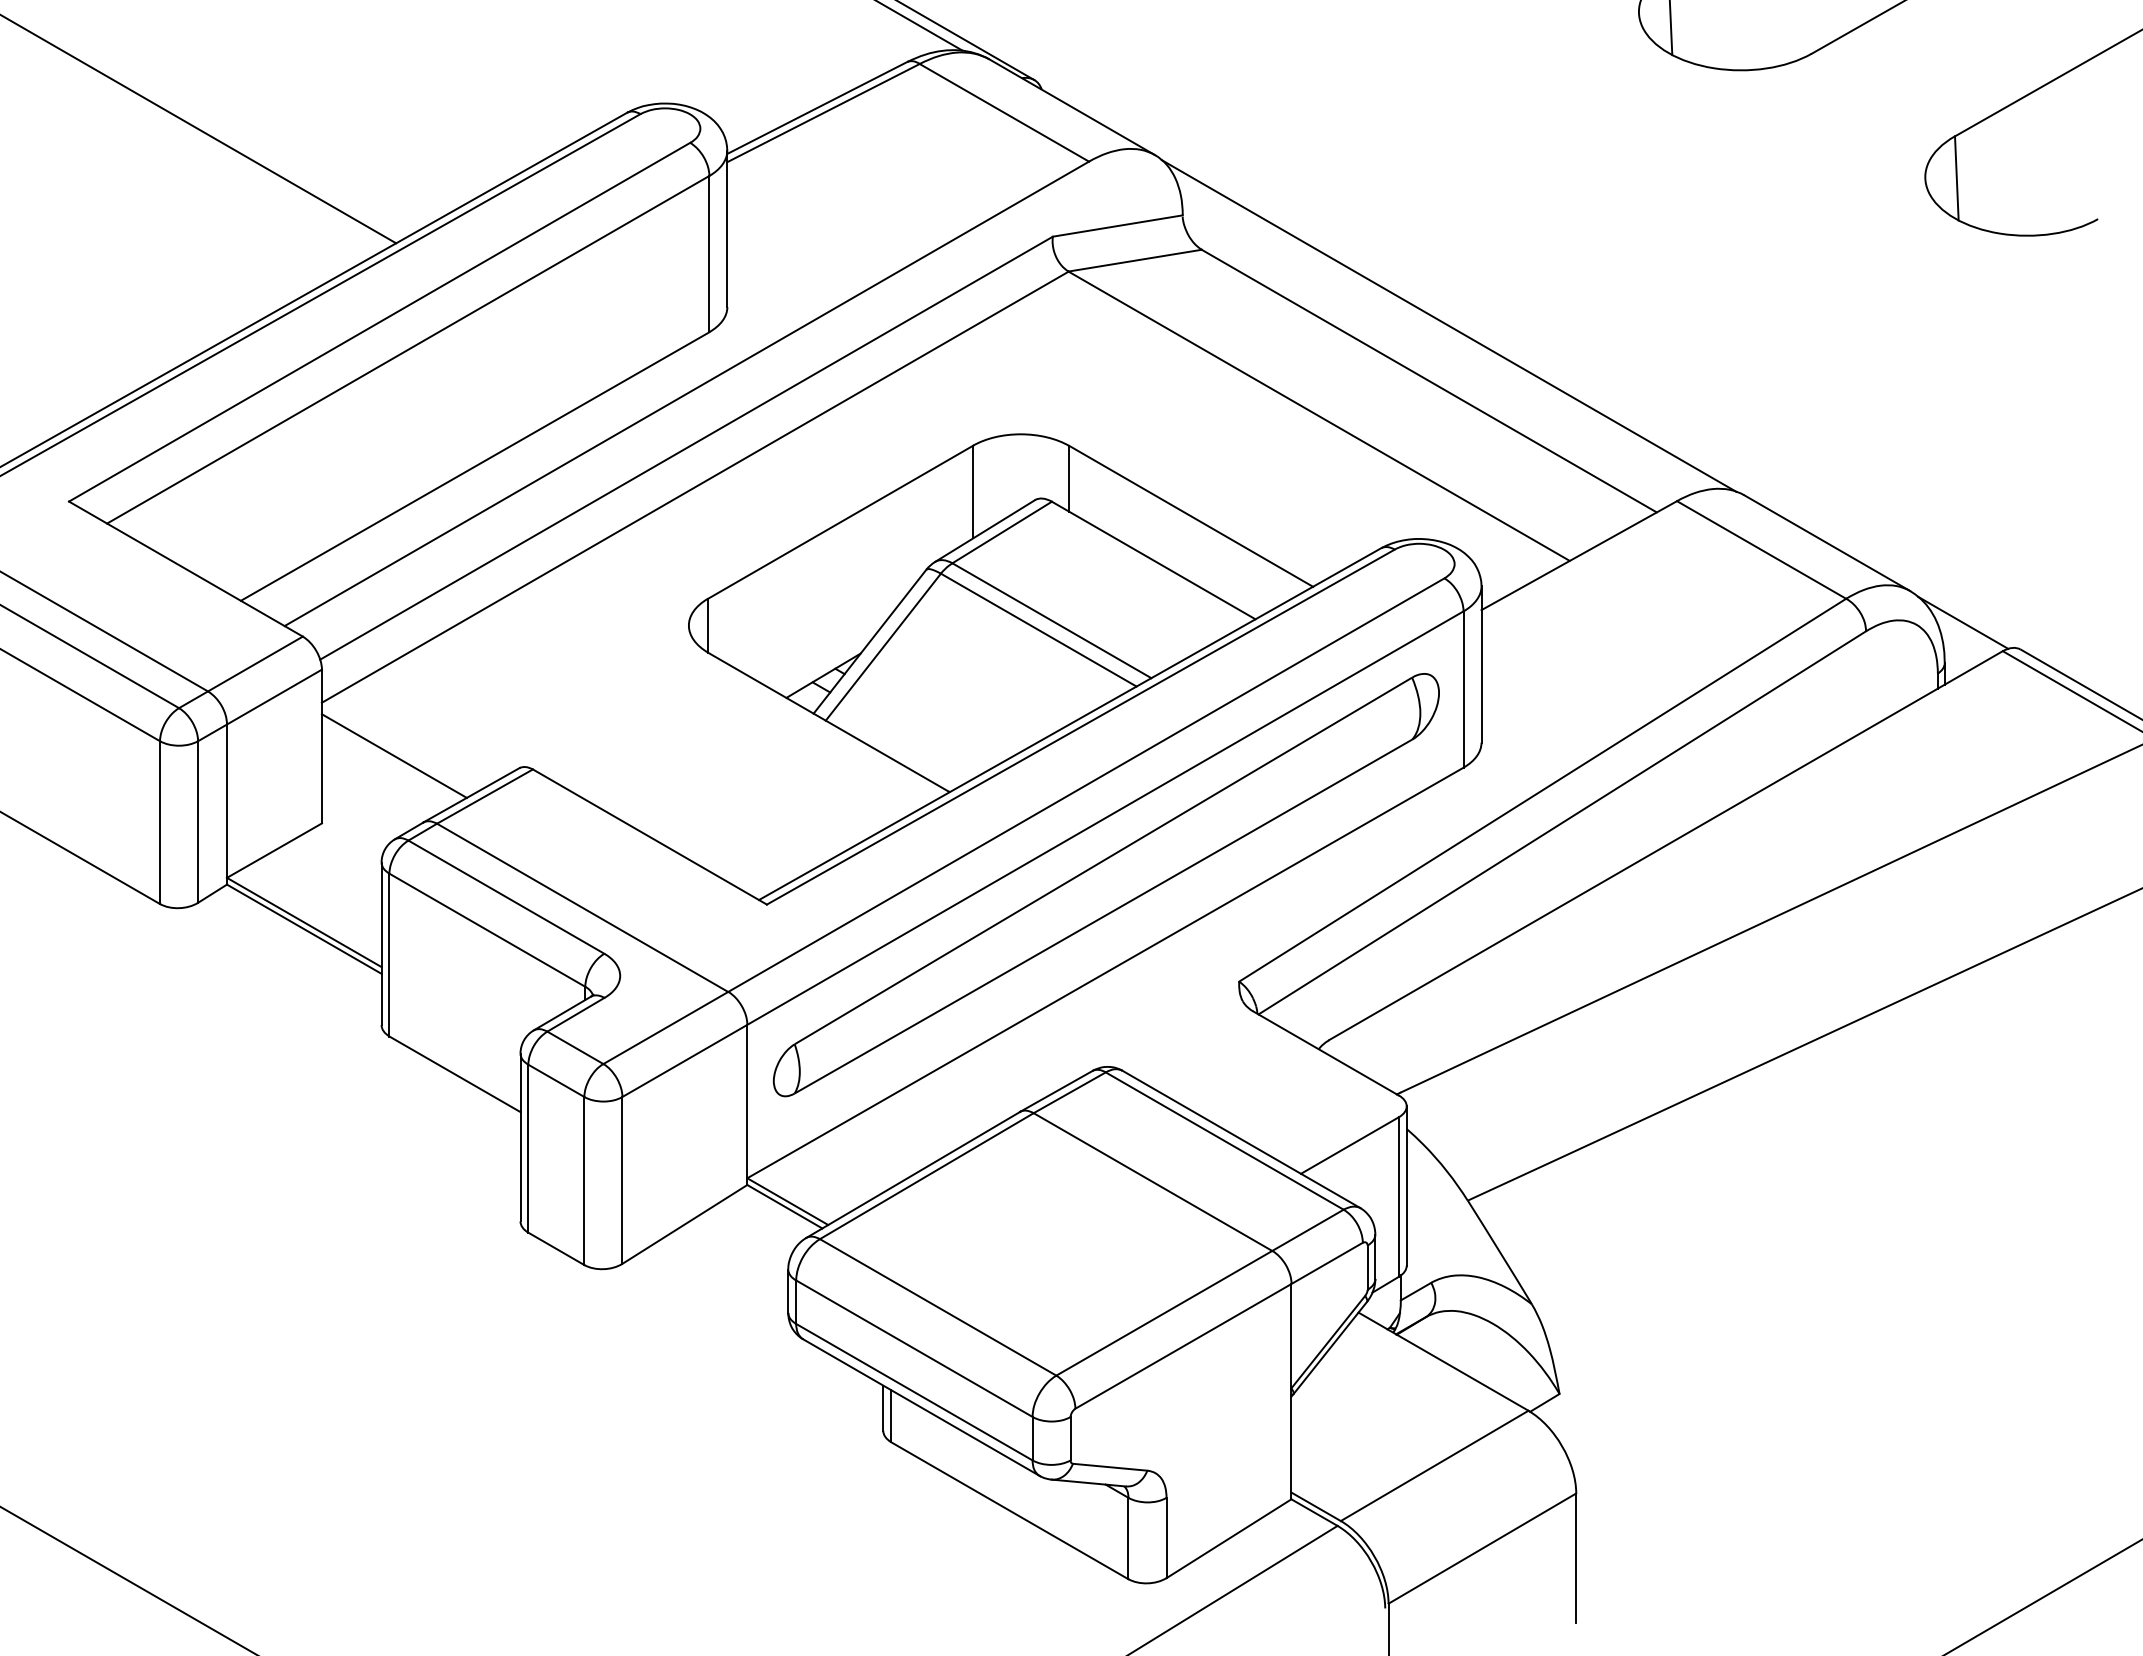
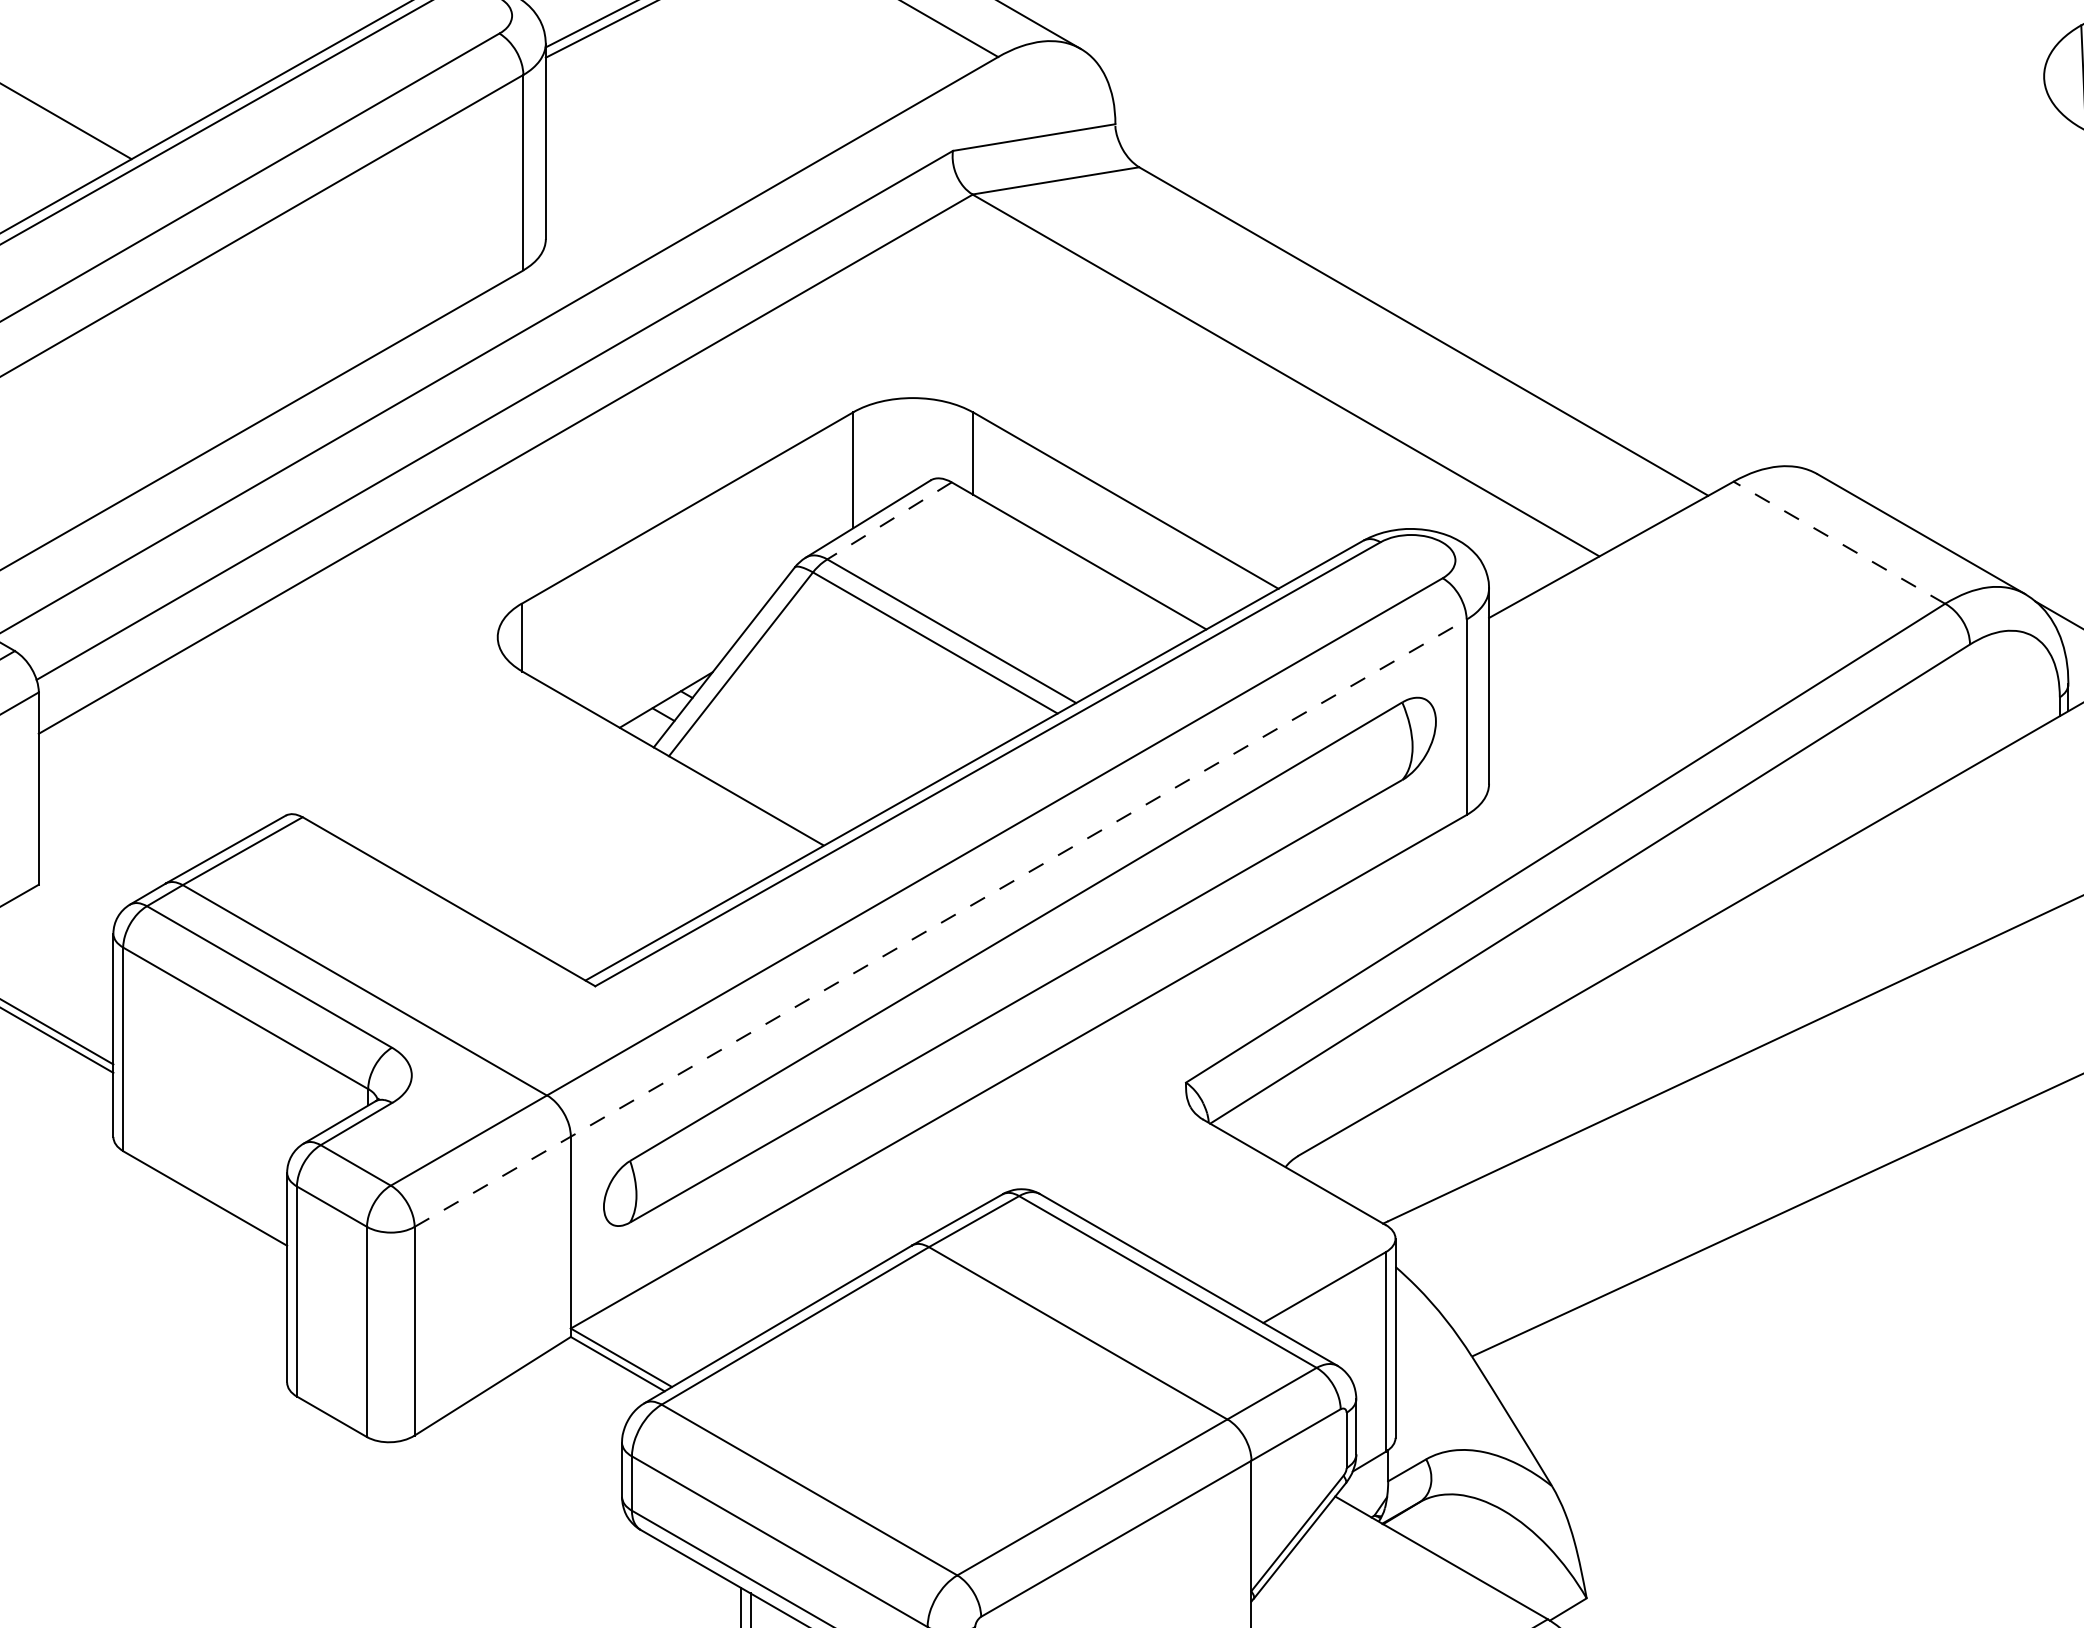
line: (1448, 325) -> (1447, 261), removed
line: (1002, 532) -> (889, 520), solid -> dashed
line: (1761, 549) -> (1839, 542), solid -> dashed
line: (393, 755) -> (128, 799), removed
line: (1043, 854) -> (941, 923), solid -> dashed

